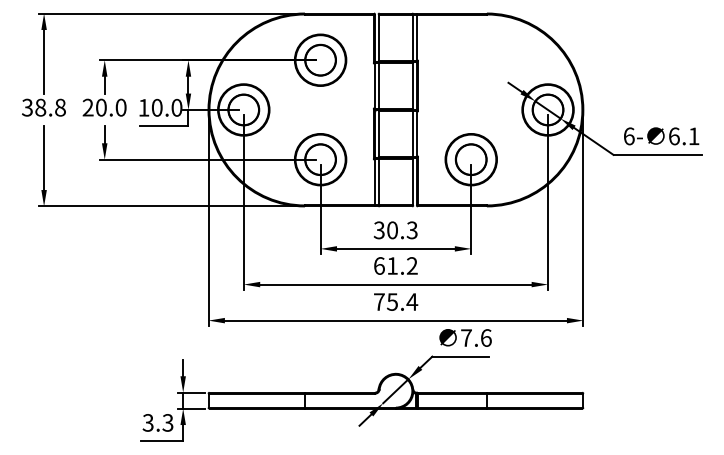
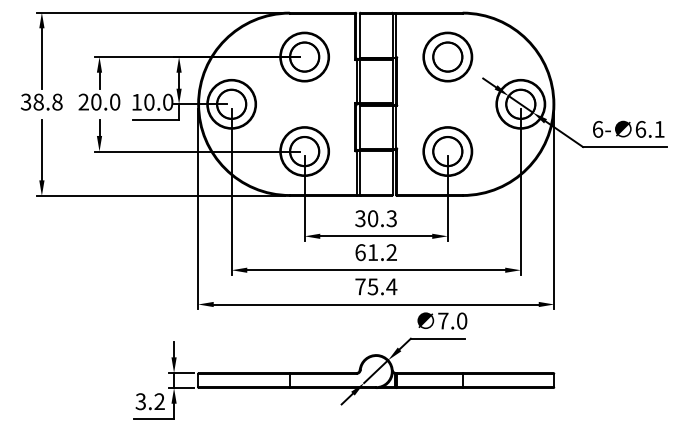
part: (470, 59) -> (447, 56), added
text: (486, 337) -> (462, 320), 7.6 -> 7.0
text: (167, 422) -> (159, 401), 3.3 -> 3.2

